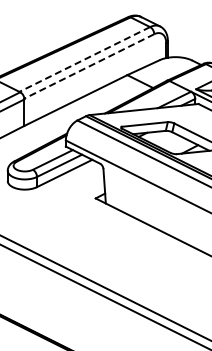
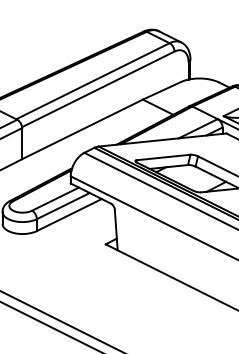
line: (84, 59) -> (92, 81), dashed -> solid
line: (88, 66) -> (97, 89), dashed -> solid

